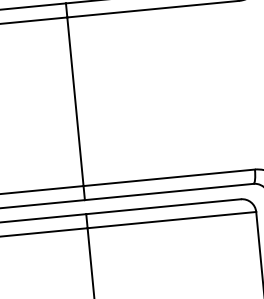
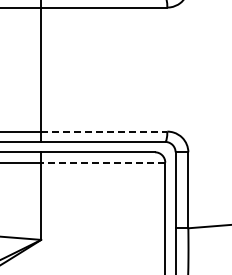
line: (169, 177) -> (104, 131), solid -> dashed
line: (170, 220) -> (102, 162), solid -> dashed

